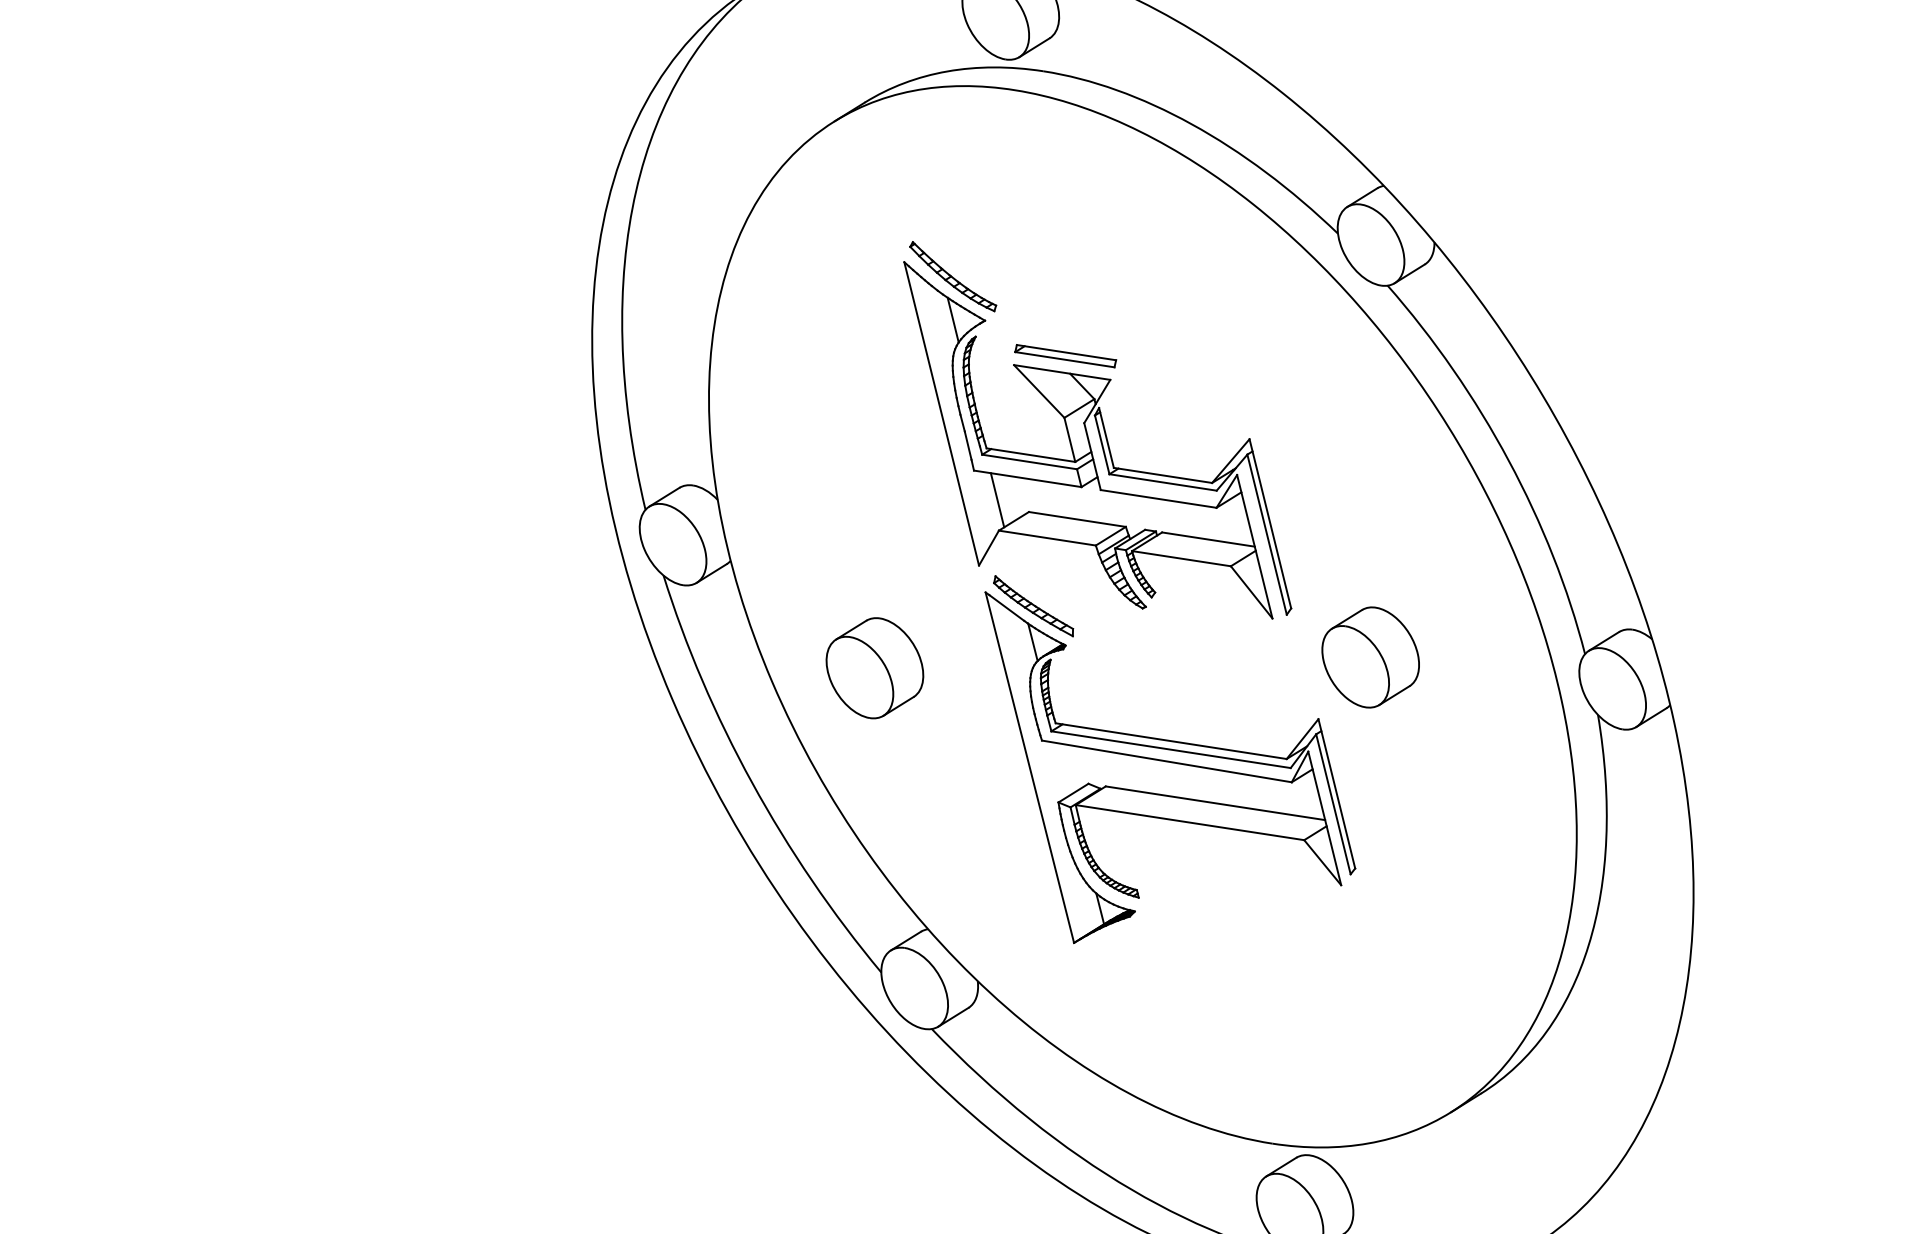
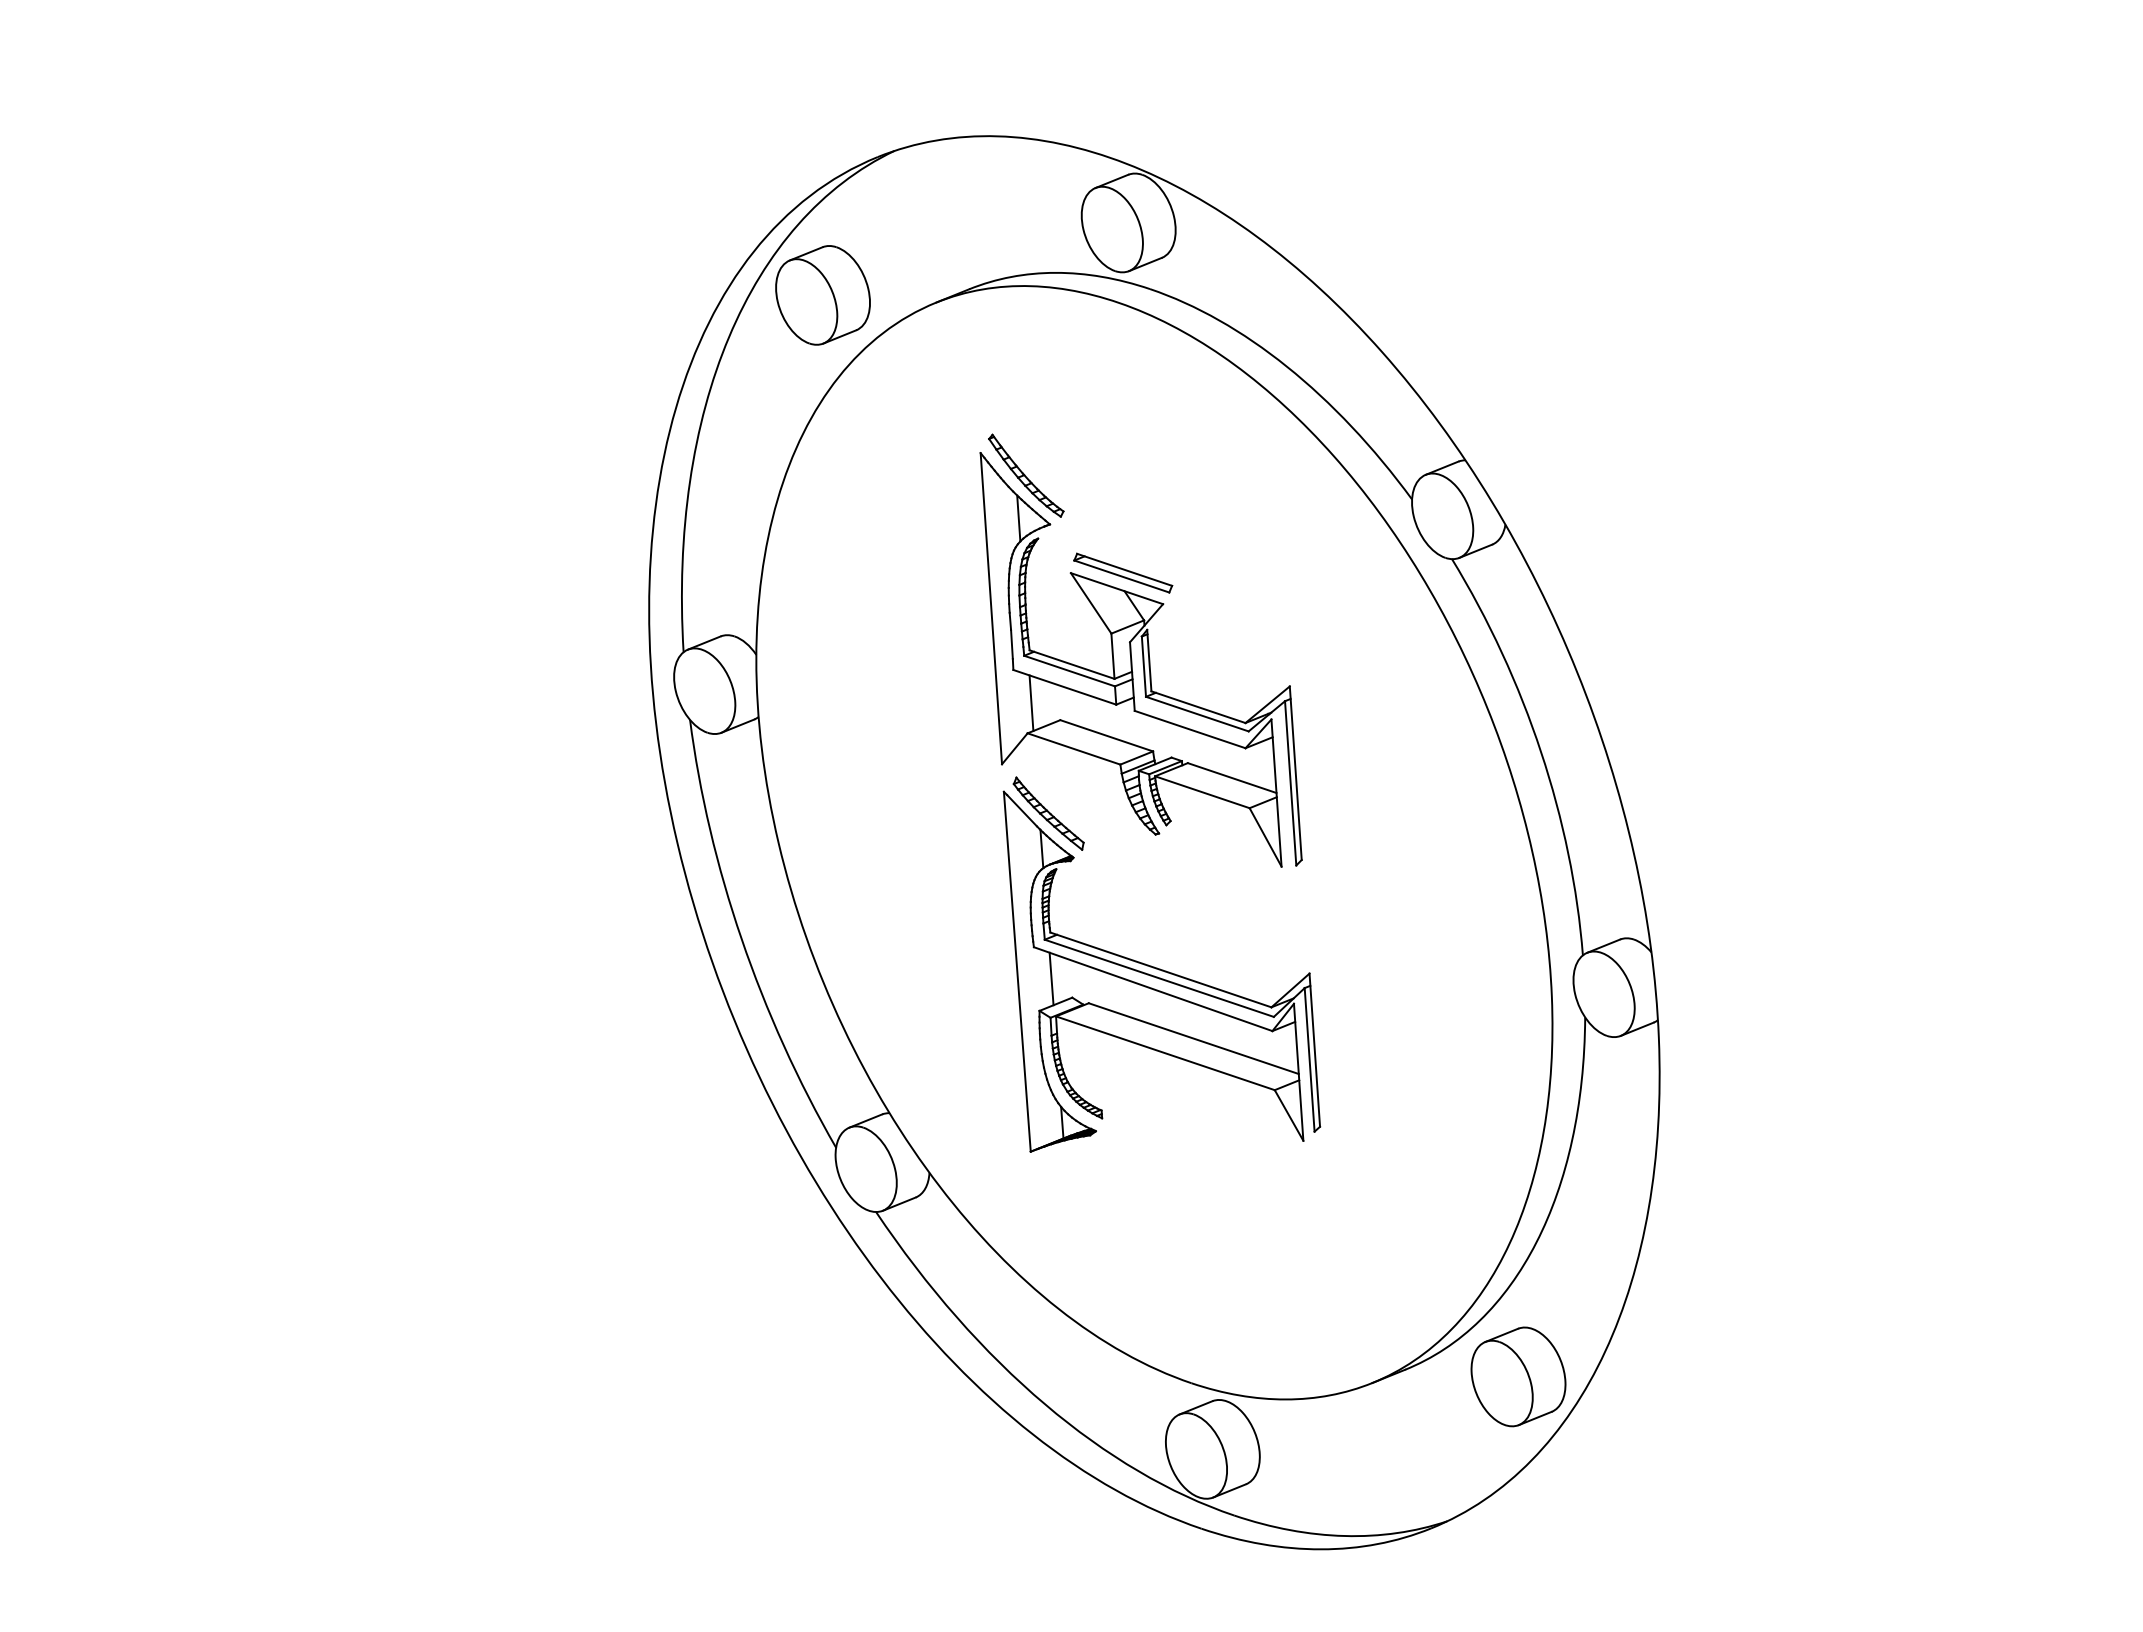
part: (1370, 657) -> (1518, 1376), moved
part: (874, 668) -> (822, 295), moved
line: (1064, 768) -> (1051, 978), added

